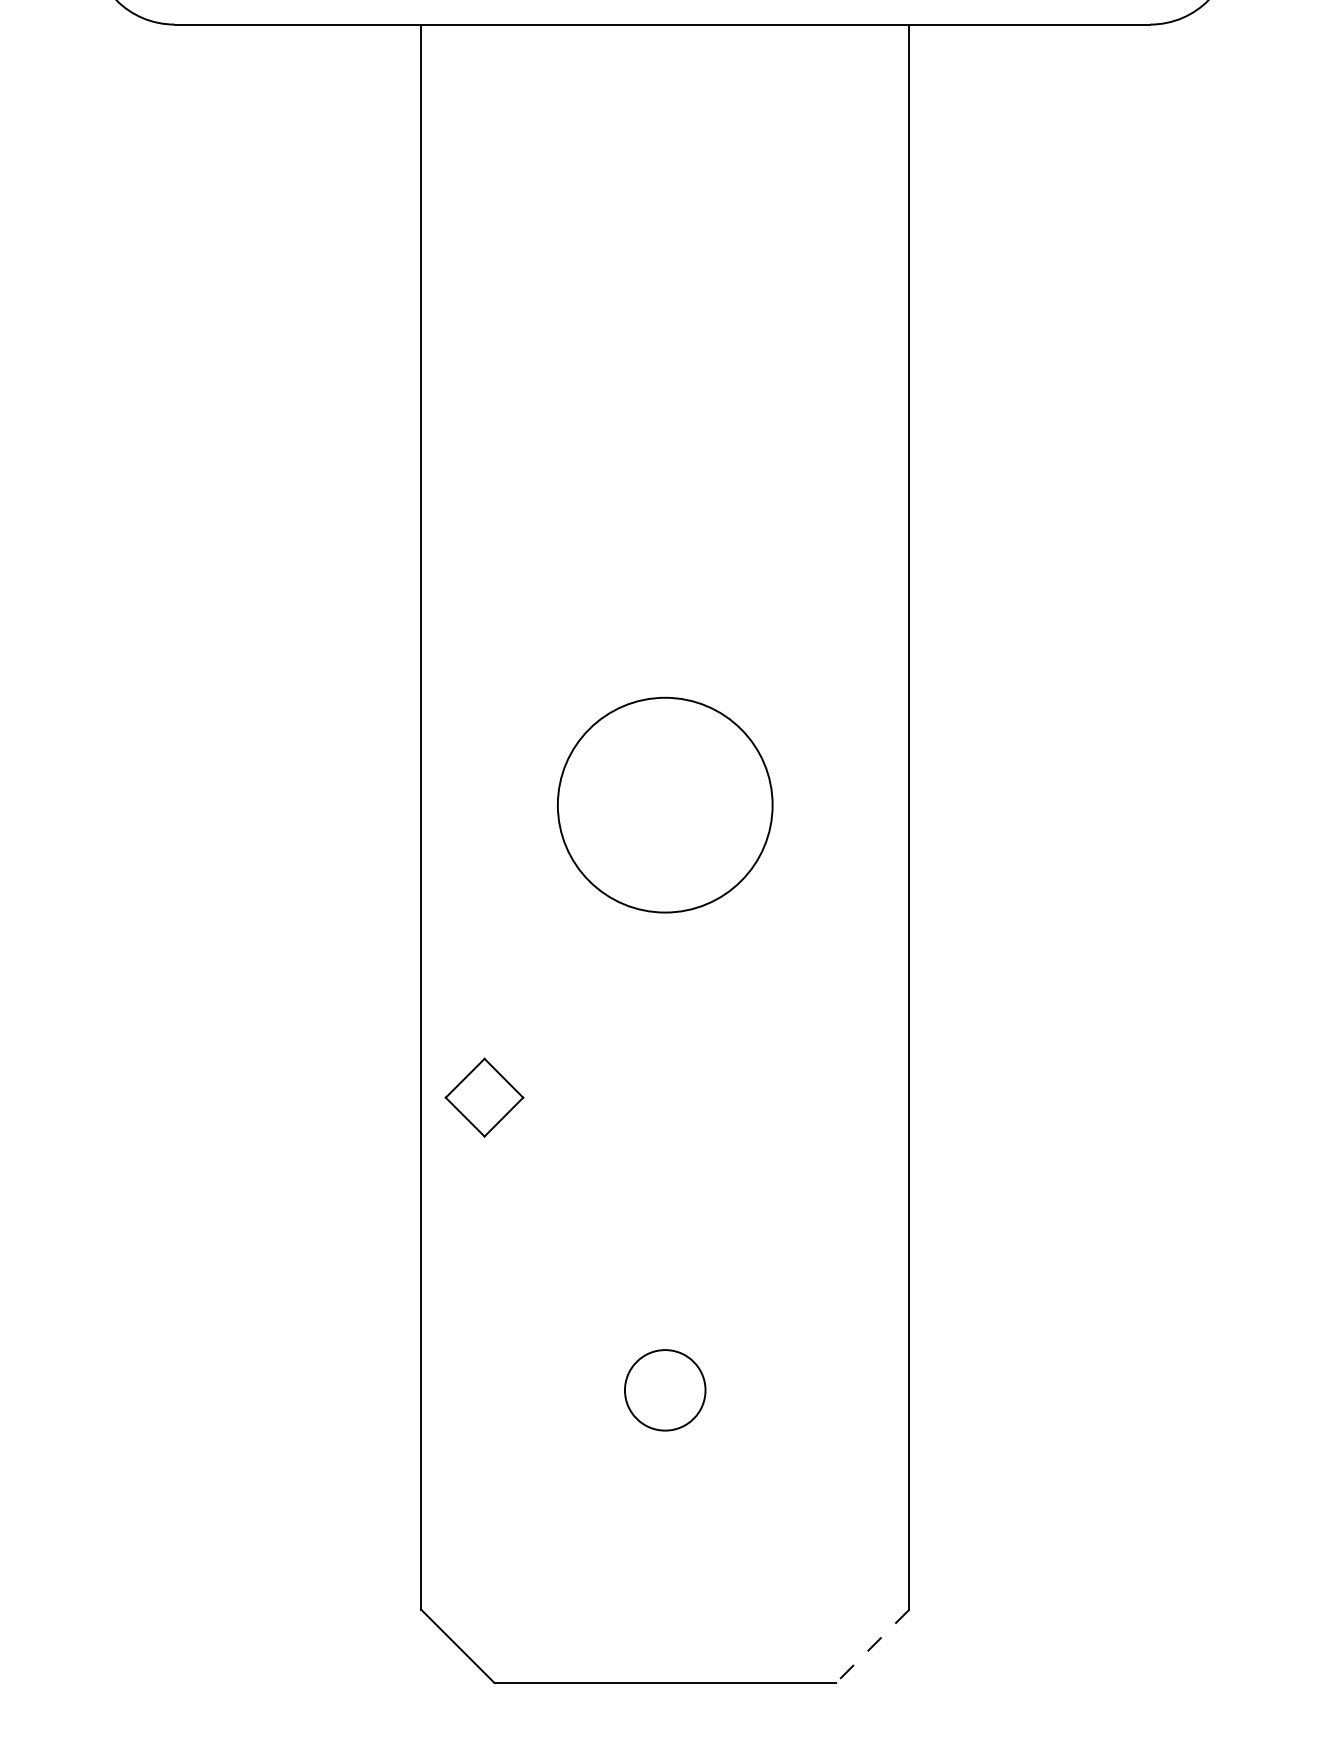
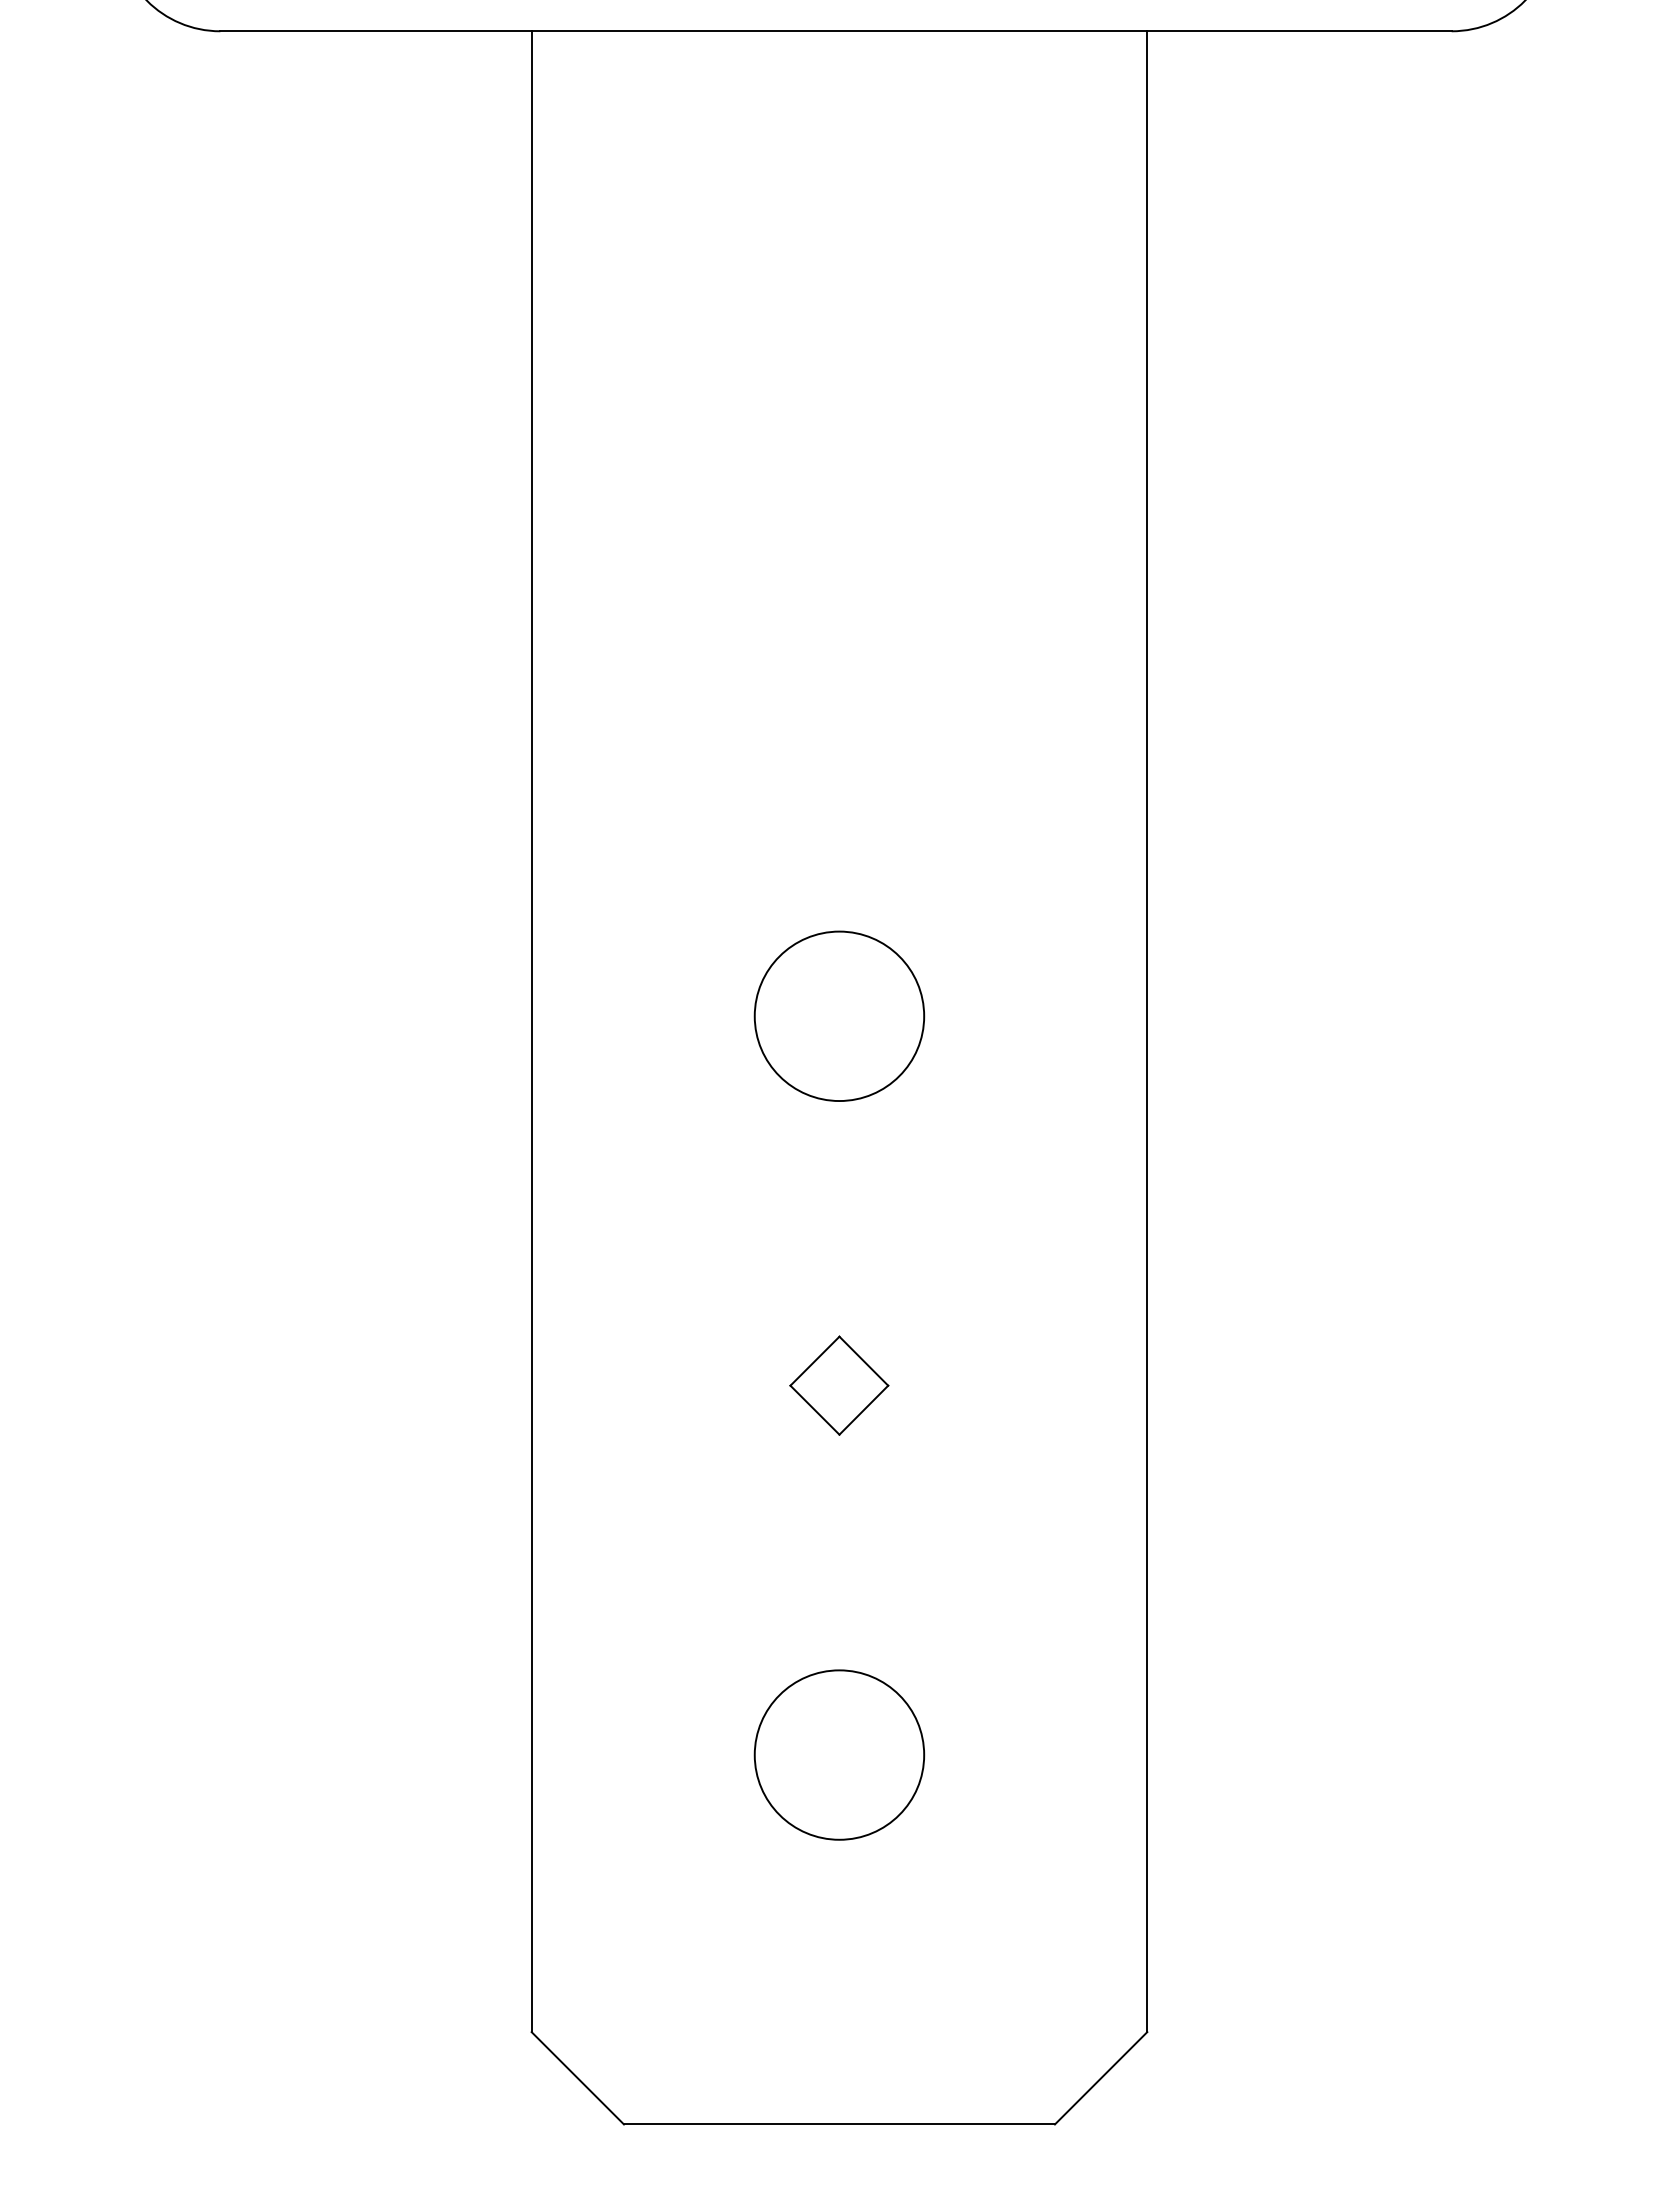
circle: (665, 804) -> (839, 1015), size x0.62
part: (484, 1097) -> (839, 1385), moved
circle: (665, 1389) -> (839, 1754), size x1.67
line: (872, 1646) -> (1100, 2078), dashed -> solid

